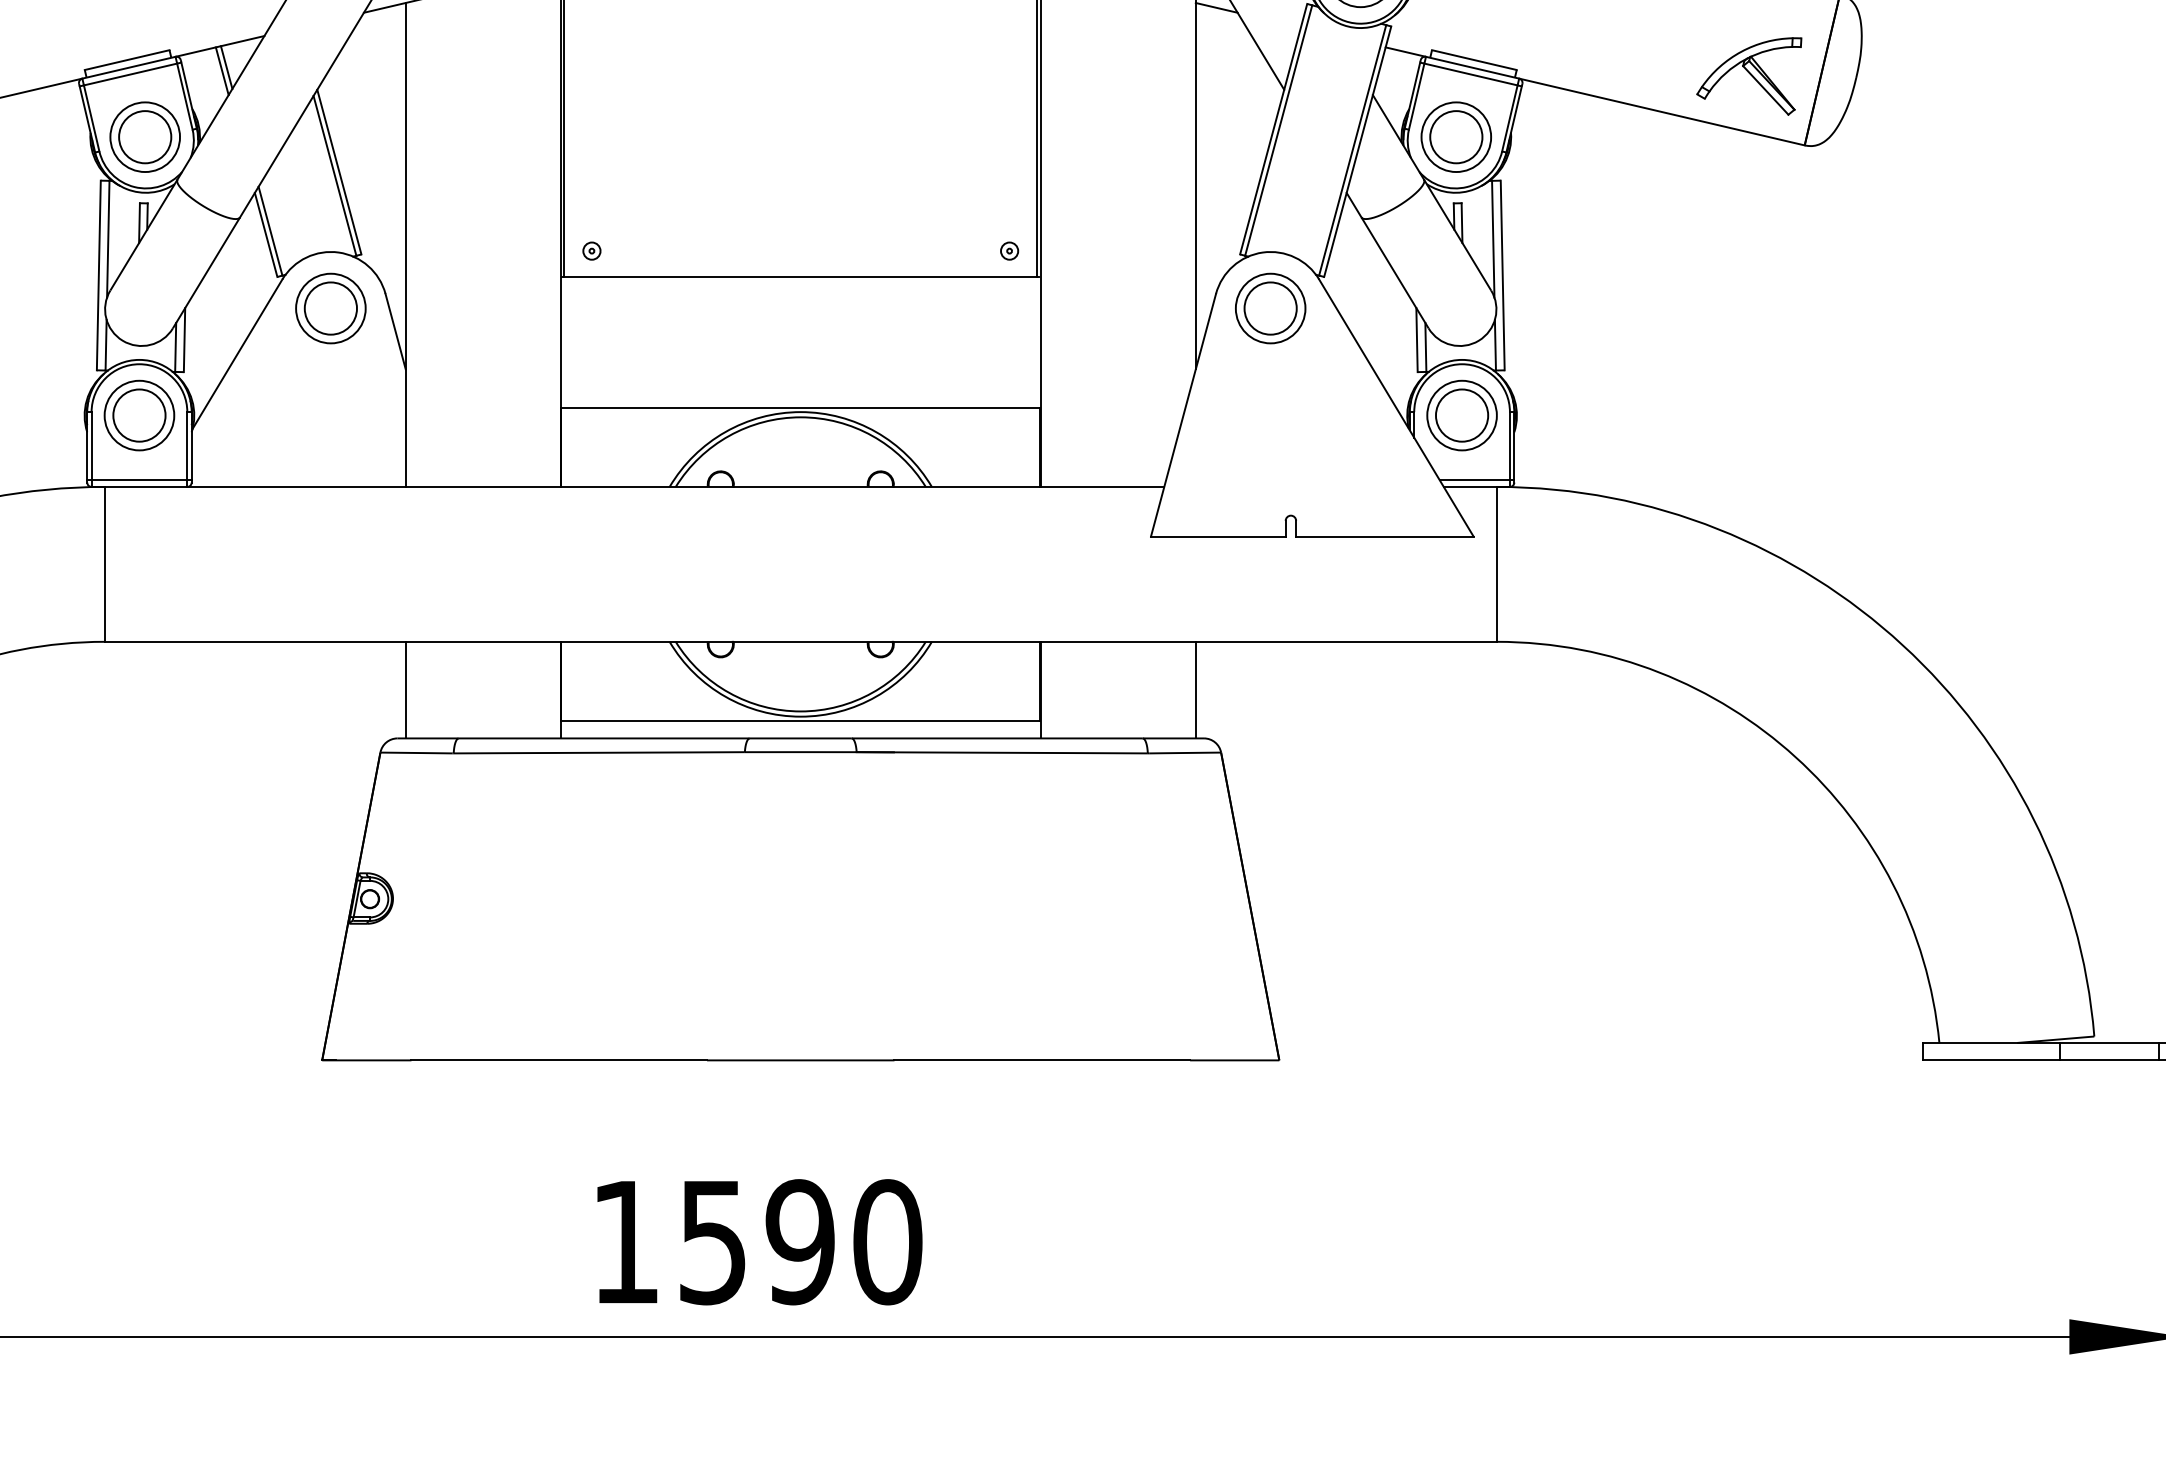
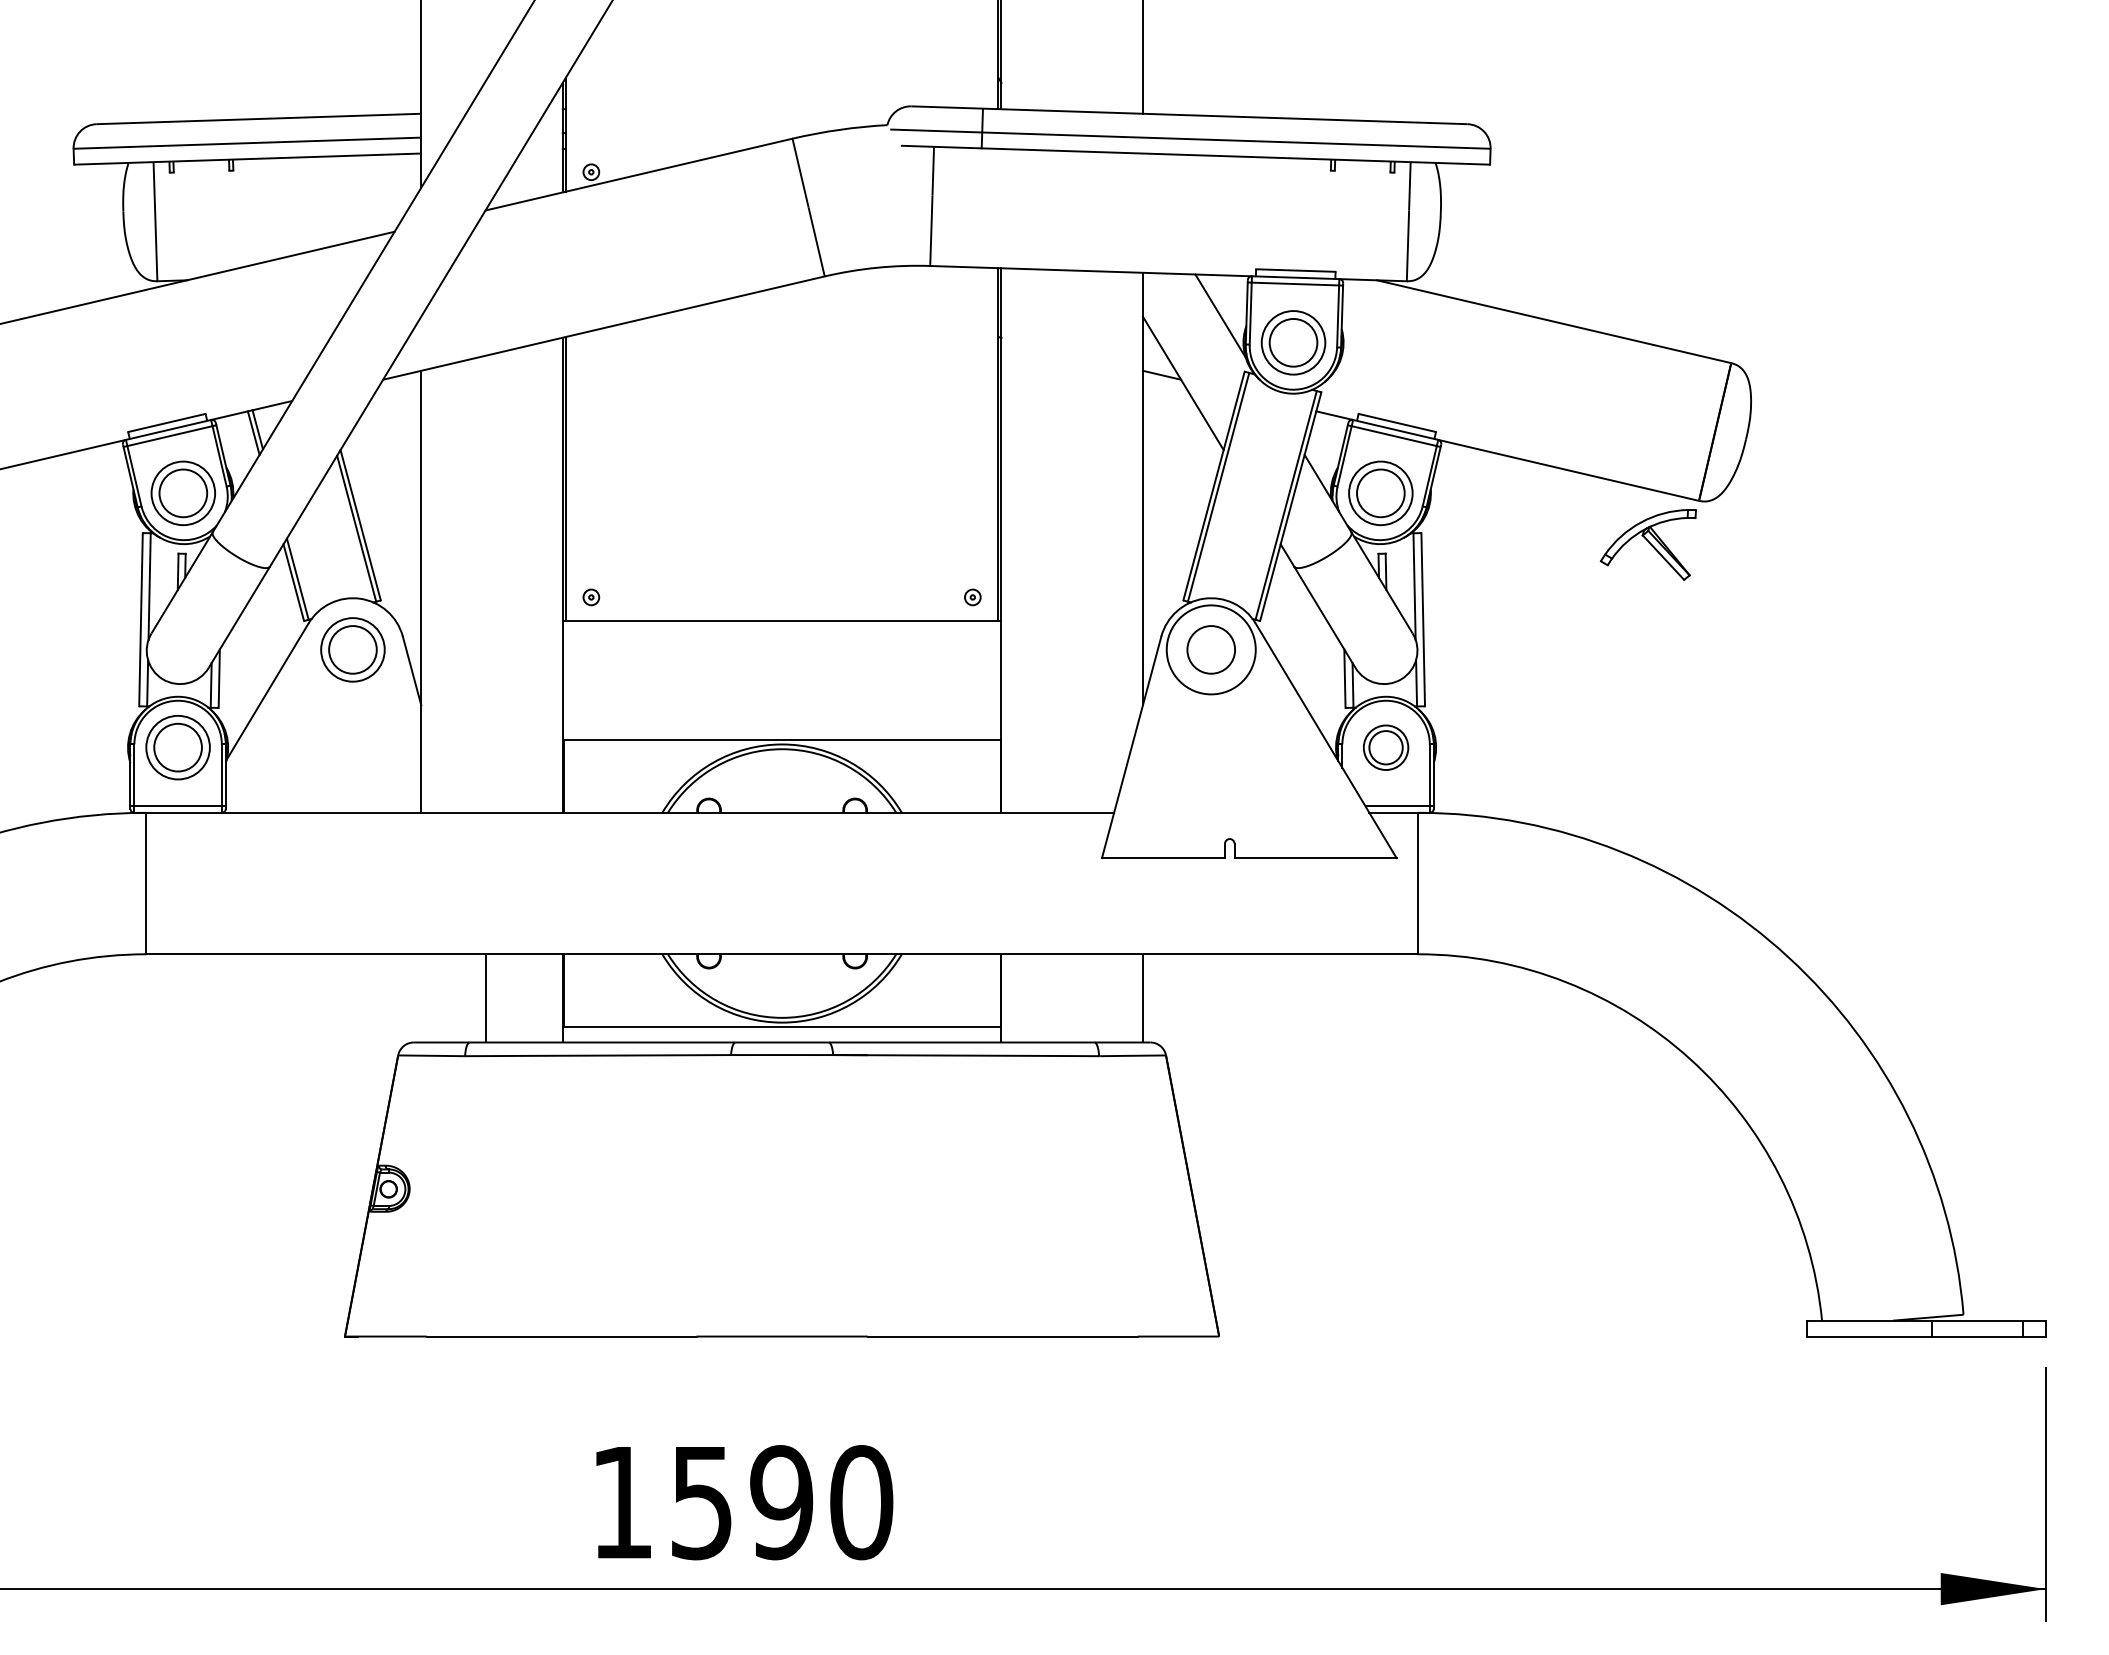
part: (1748, 76) -> (1647, 544), moved
circle: (1270, 308) -> (1211, 649), size x1.4
part: (1461, 415) -> (1385, 747), size x0.7
line: (405, 690) -> (486, 998), moved

